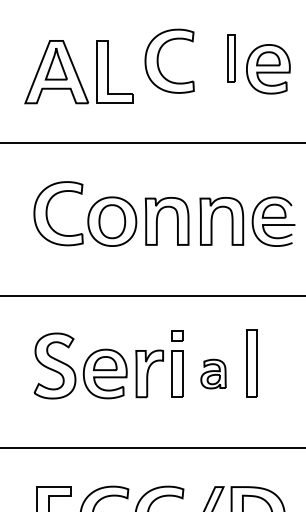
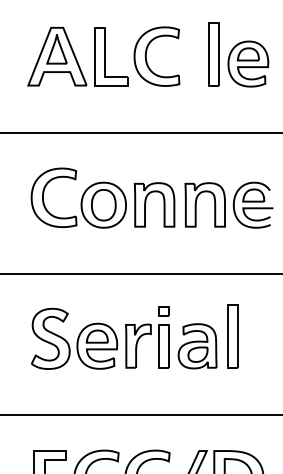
part: (230, 58) -> (213, 54), size x1.43
part: (78, 71) -> (77, 56), moved
part: (213, 374) -> (197, 346), size x1.67

